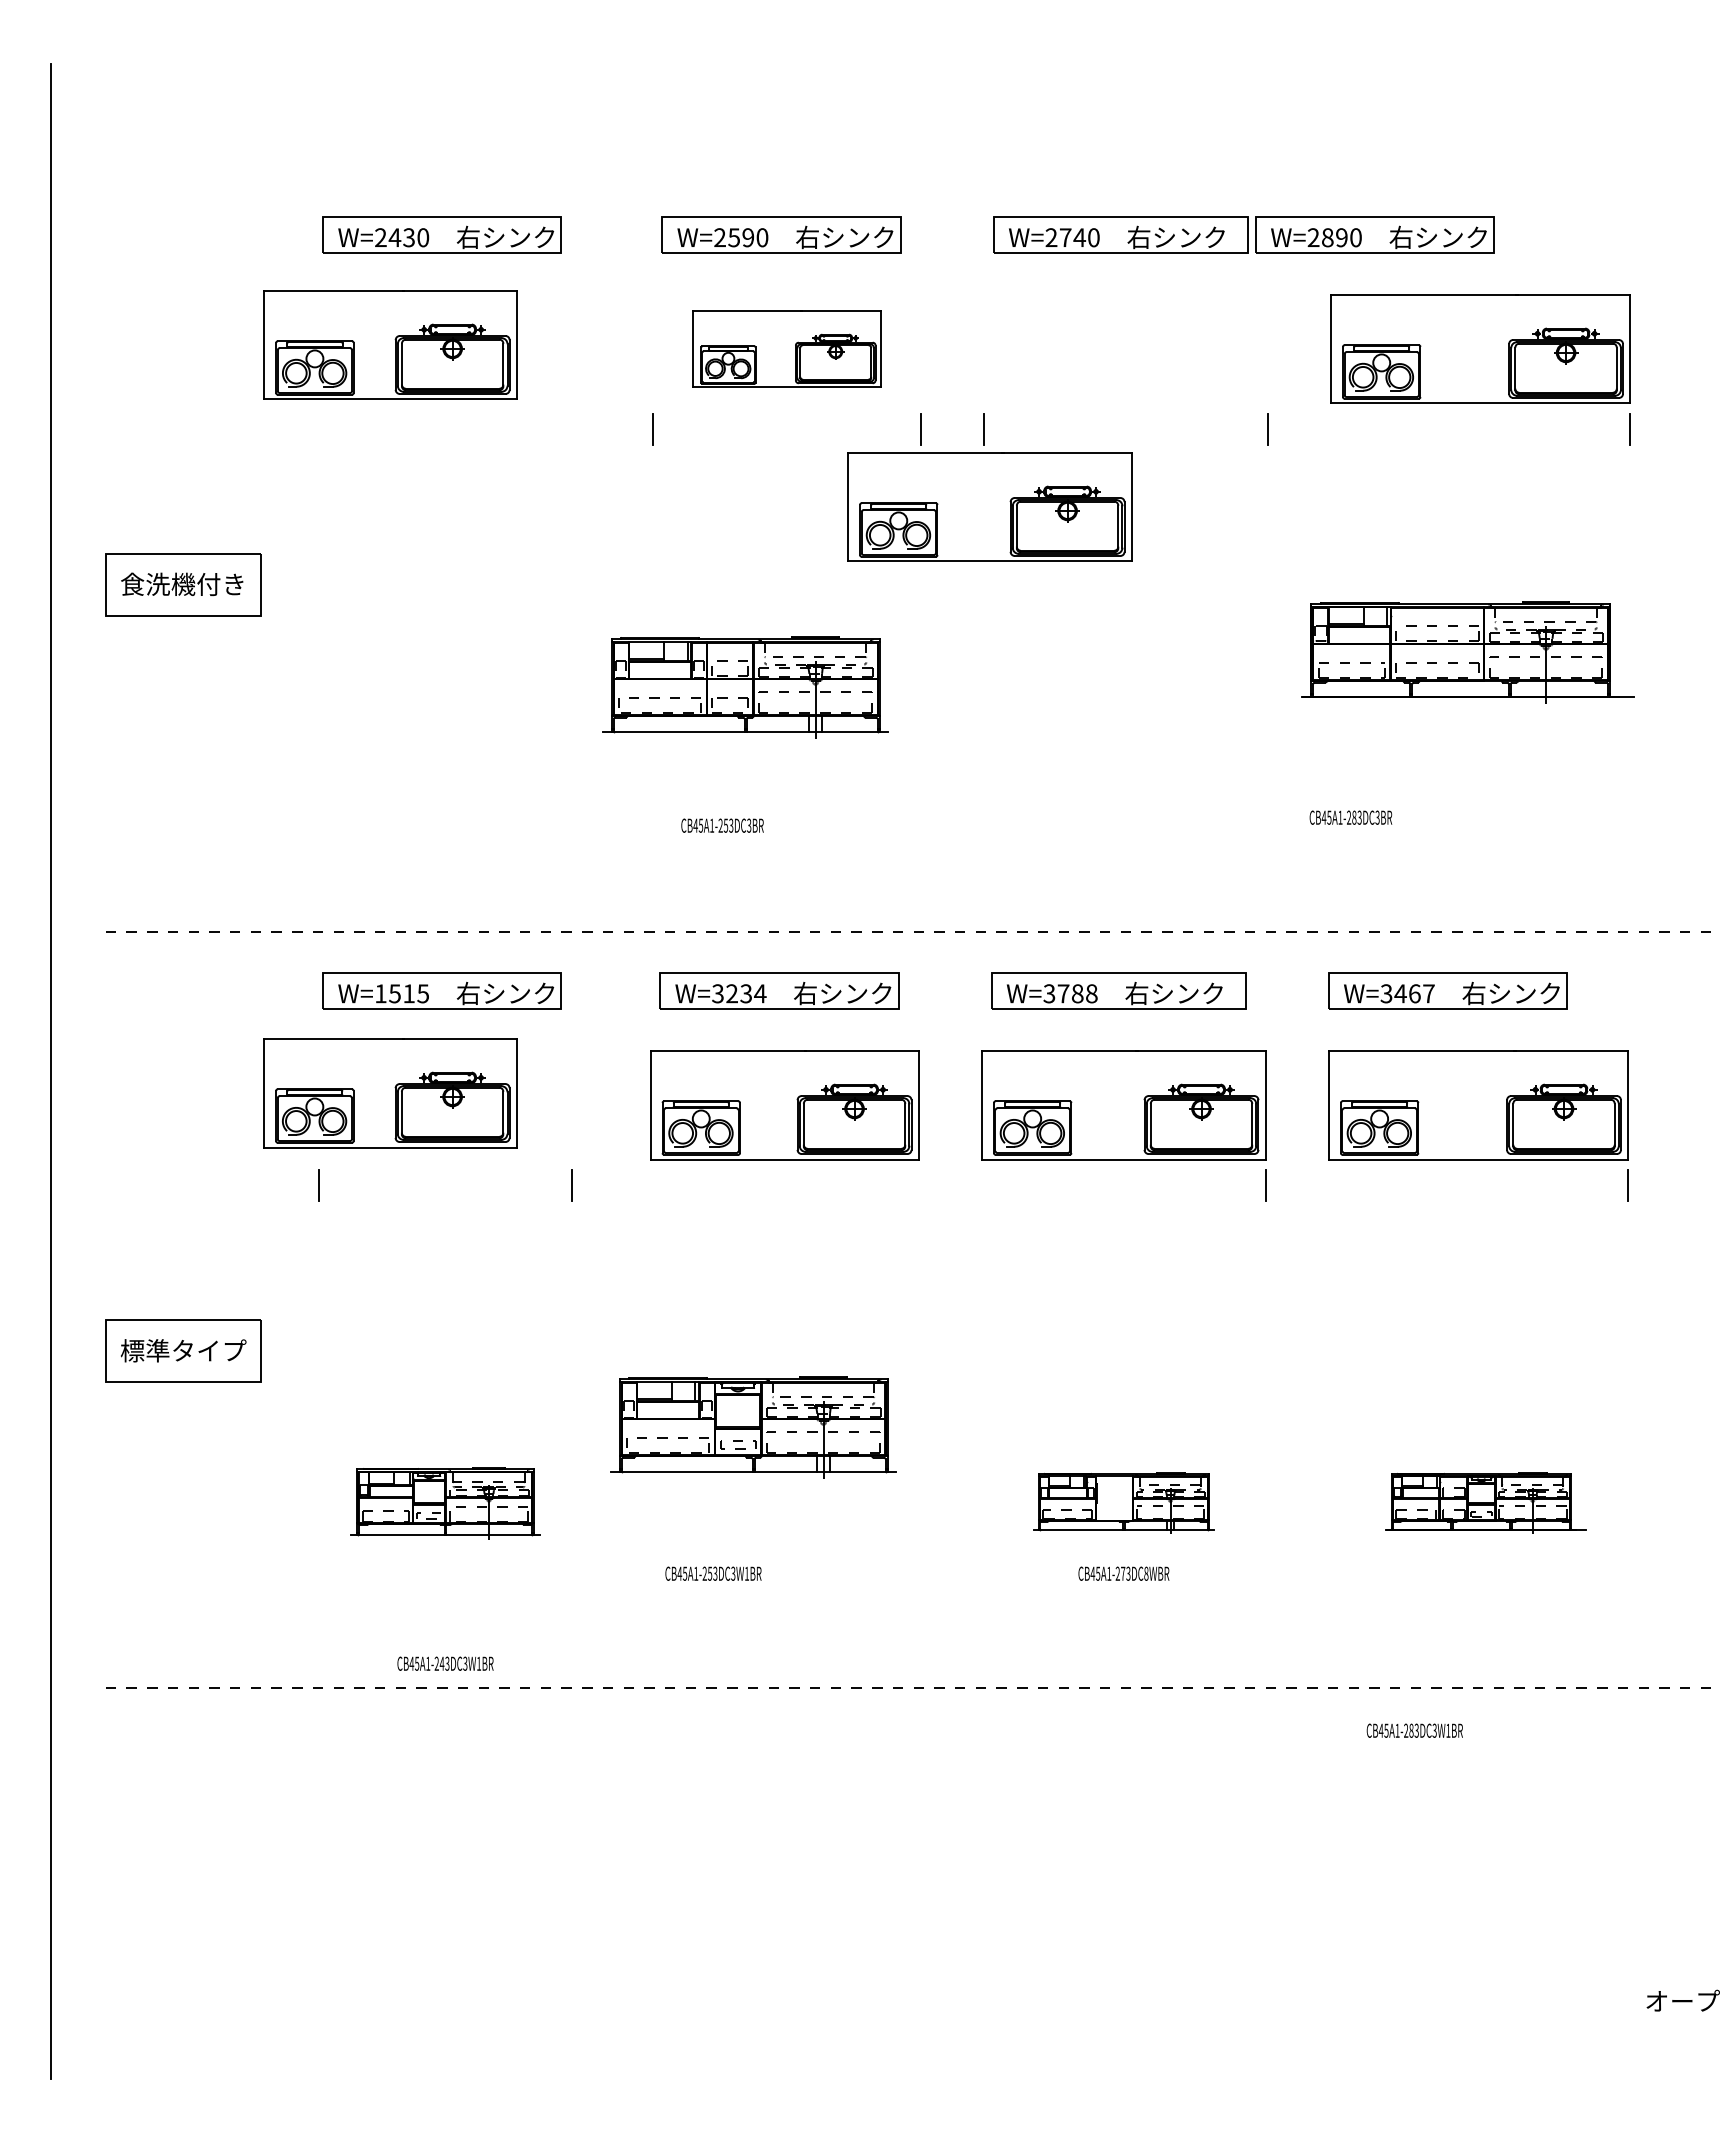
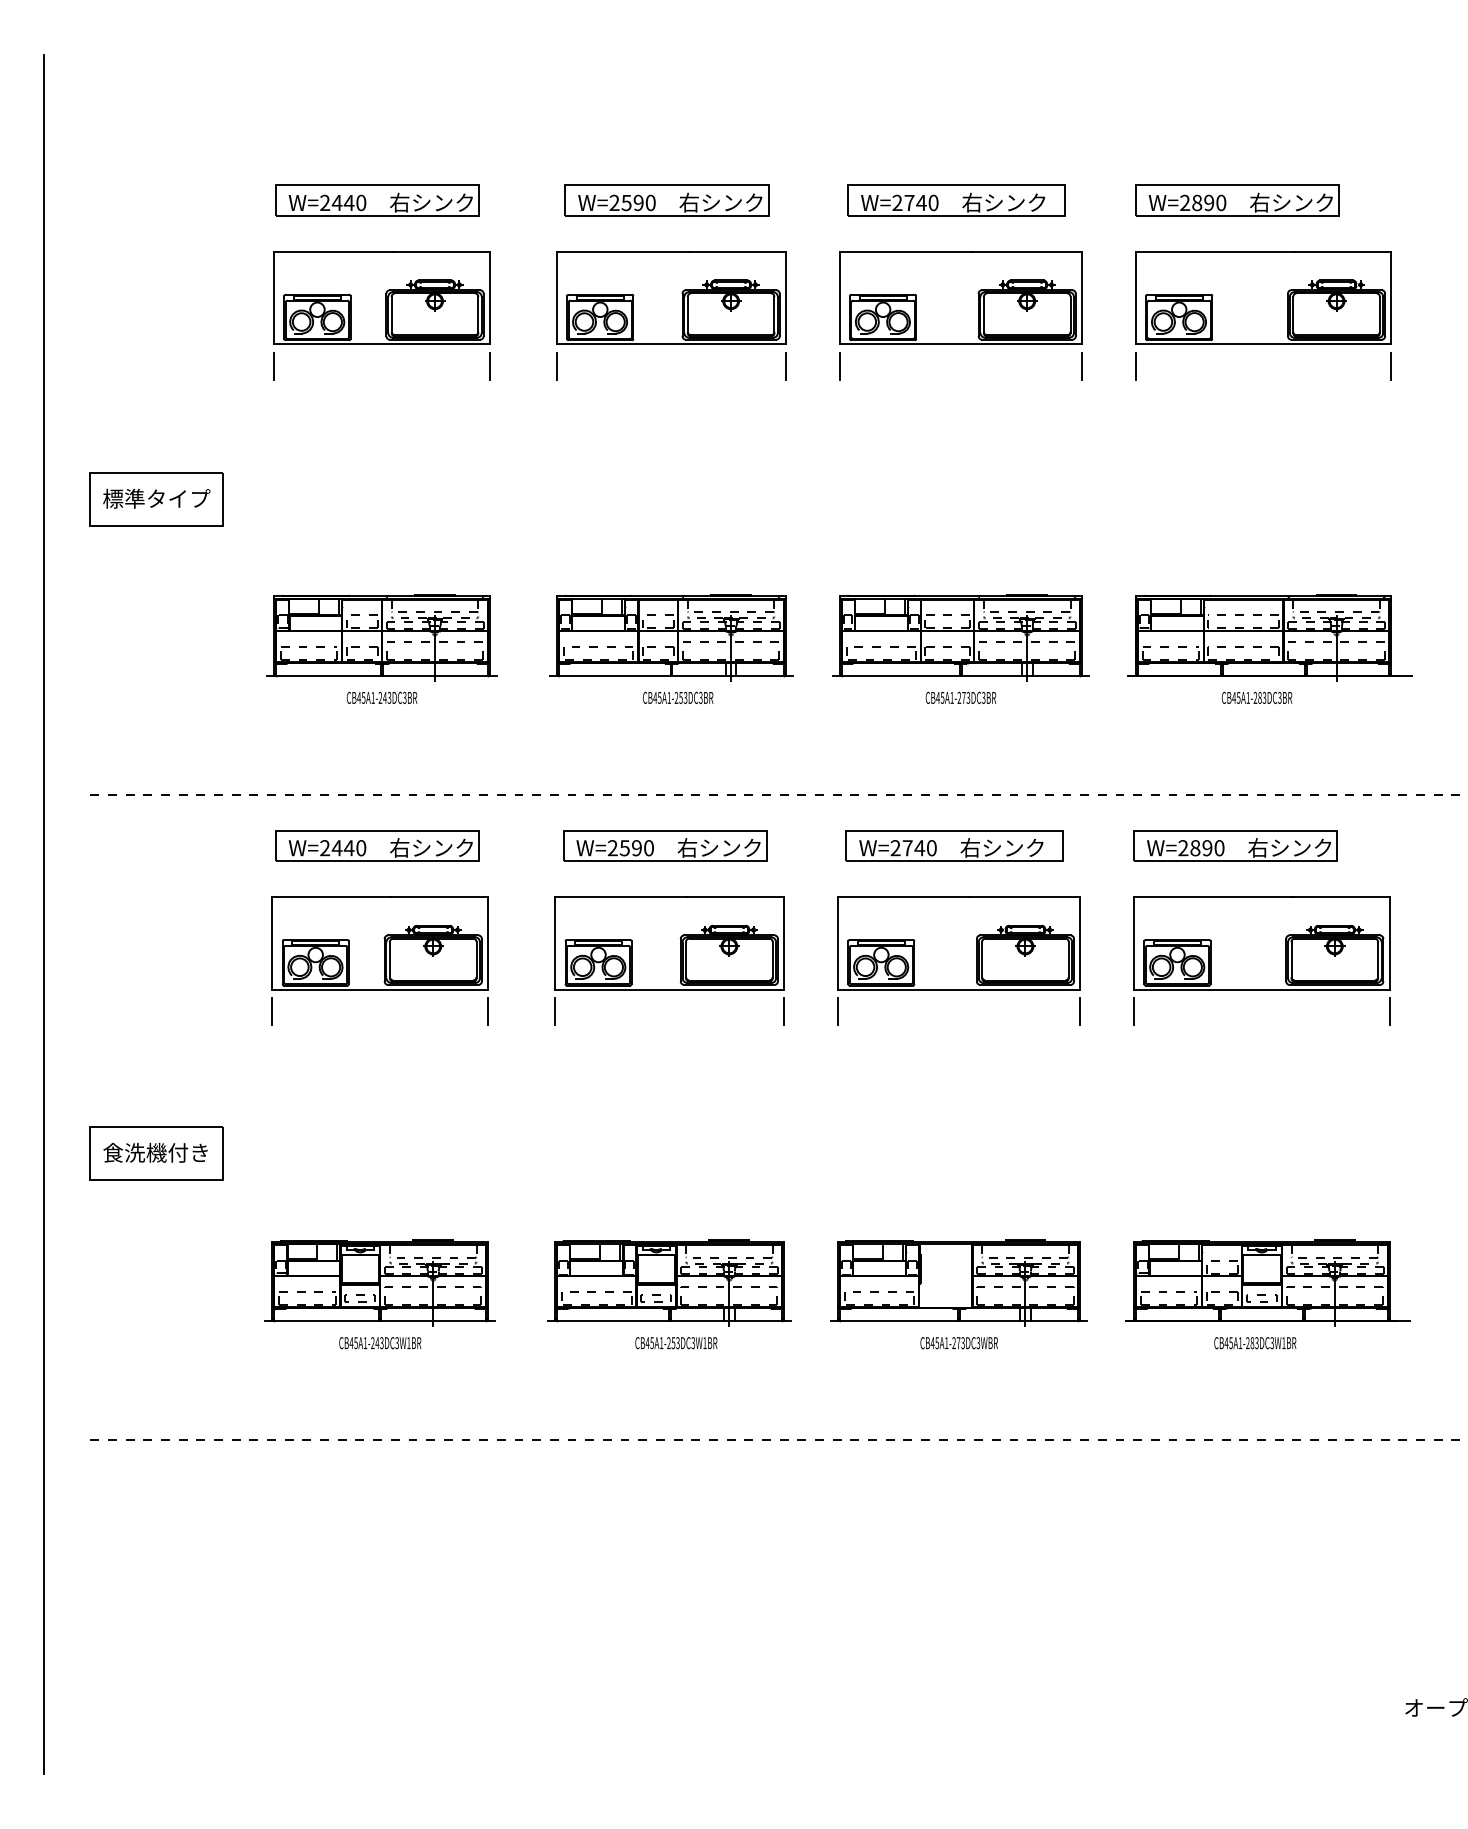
part: (1374, 234) -> (1237, 200), moved
text: (408, 237) -> (348, 202), W=2430 -> W=2440
part: (390, 344) -> (381, 297), moved
part: (786, 348) -> (671, 297), size x1.43
line: (321, 428) -> (274, 365), added
line: (573, 428) -> (489, 365), added
line: (1330, 429) -> (1135, 366), added
part: (989, 506) -> (960, 297), moved
text: (183, 584) -> (156, 498), 食洗機付き -> 標準タイプ
part: (1467, 652) -> (1269, 637), moved
part: (745, 687) -> (671, 637), moved
part: (447, 760) -> (381, 649), added
part: (1125, 760) -> (960, 649), added
text: (1350, 817) -> (1256, 697), moved
text: (722, 825) -> (678, 697), moved
text: (402, 993) -> (343, 847), W=1515 -> W=2440
text: (739, 993) -> (631, 847), W=3234 -> W=2590
text: (1070, 993) -> (913, 847), W=3788 -> W=2740
text: (1407, 993) -> (1201, 847), W=3467 -> W=2890
part: (390, 1093) -> (380, 943), moved
line: (650, 1184) -> (555, 1010), added
line: (918, 1184) -> (783, 1010), added
line: (981, 1184) -> (837, 1010), added
line: (1328, 1184) -> (1133, 1010), added
text: (183, 1350) -> (156, 1152), 標準タイプ -> 食洗機付き
part: (753, 1427) -> (669, 1283), moved
part: (445, 1503) -> (380, 1283), size x1.43
part: (1123, 1503) -> (958, 1283), size x1.67
part: (1485, 1503) -> (1267, 1283), size x1.67
text: (713, 1573) -> (676, 1342), moved
text: (1146, 1573) -> (978, 1342), CB45A1-273DC8WBR -> CB45A1-273DC3WBR
text: (445, 1663) -> (380, 1342), moved
text: (1414, 1730) -> (1255, 1342), moved

